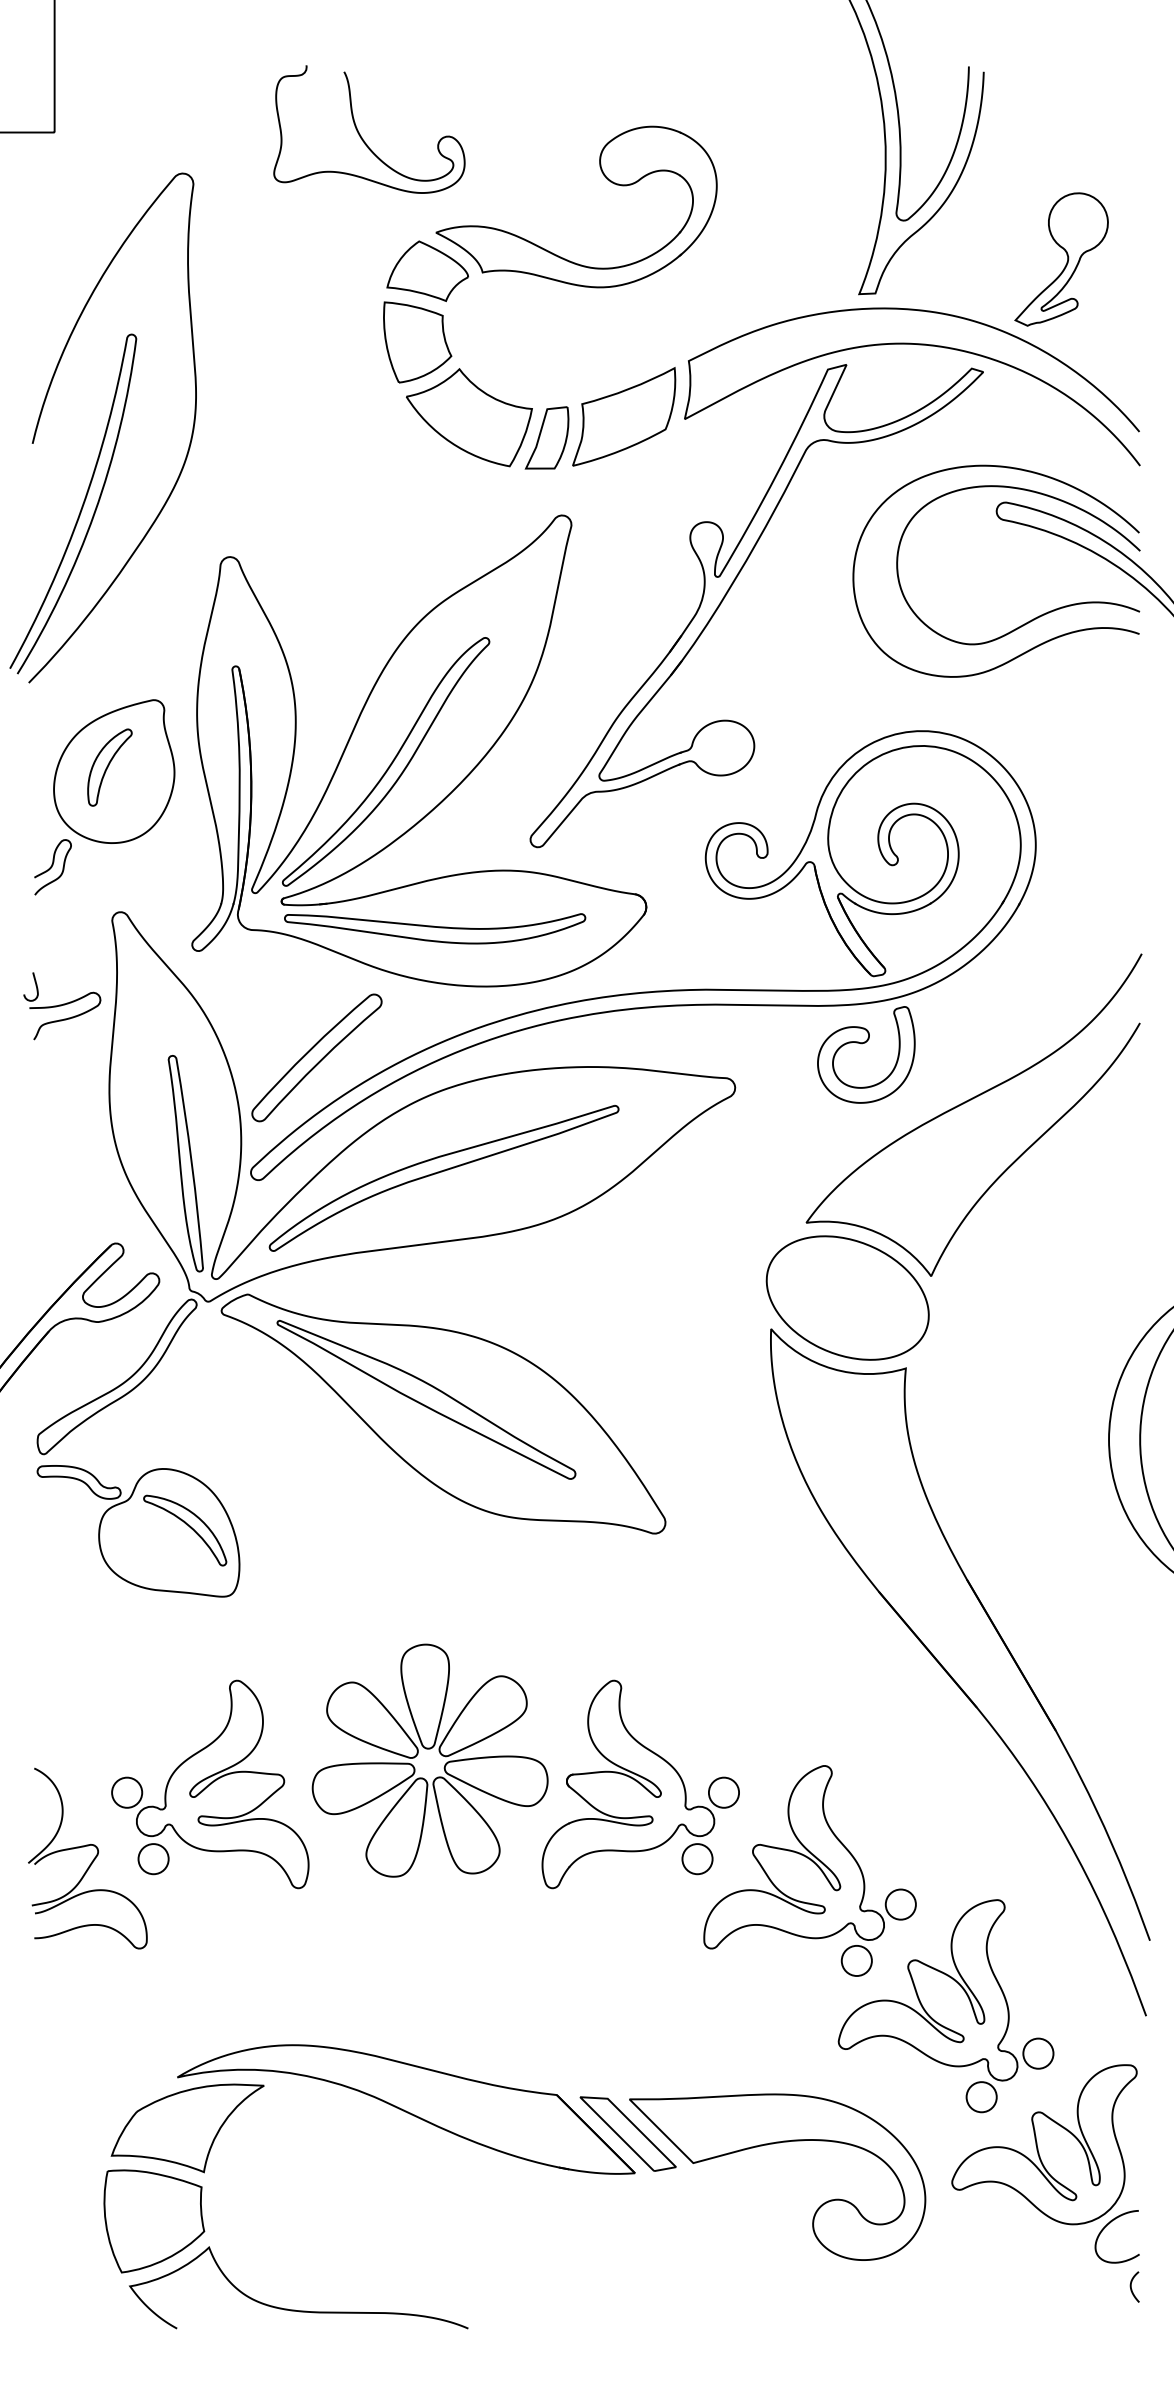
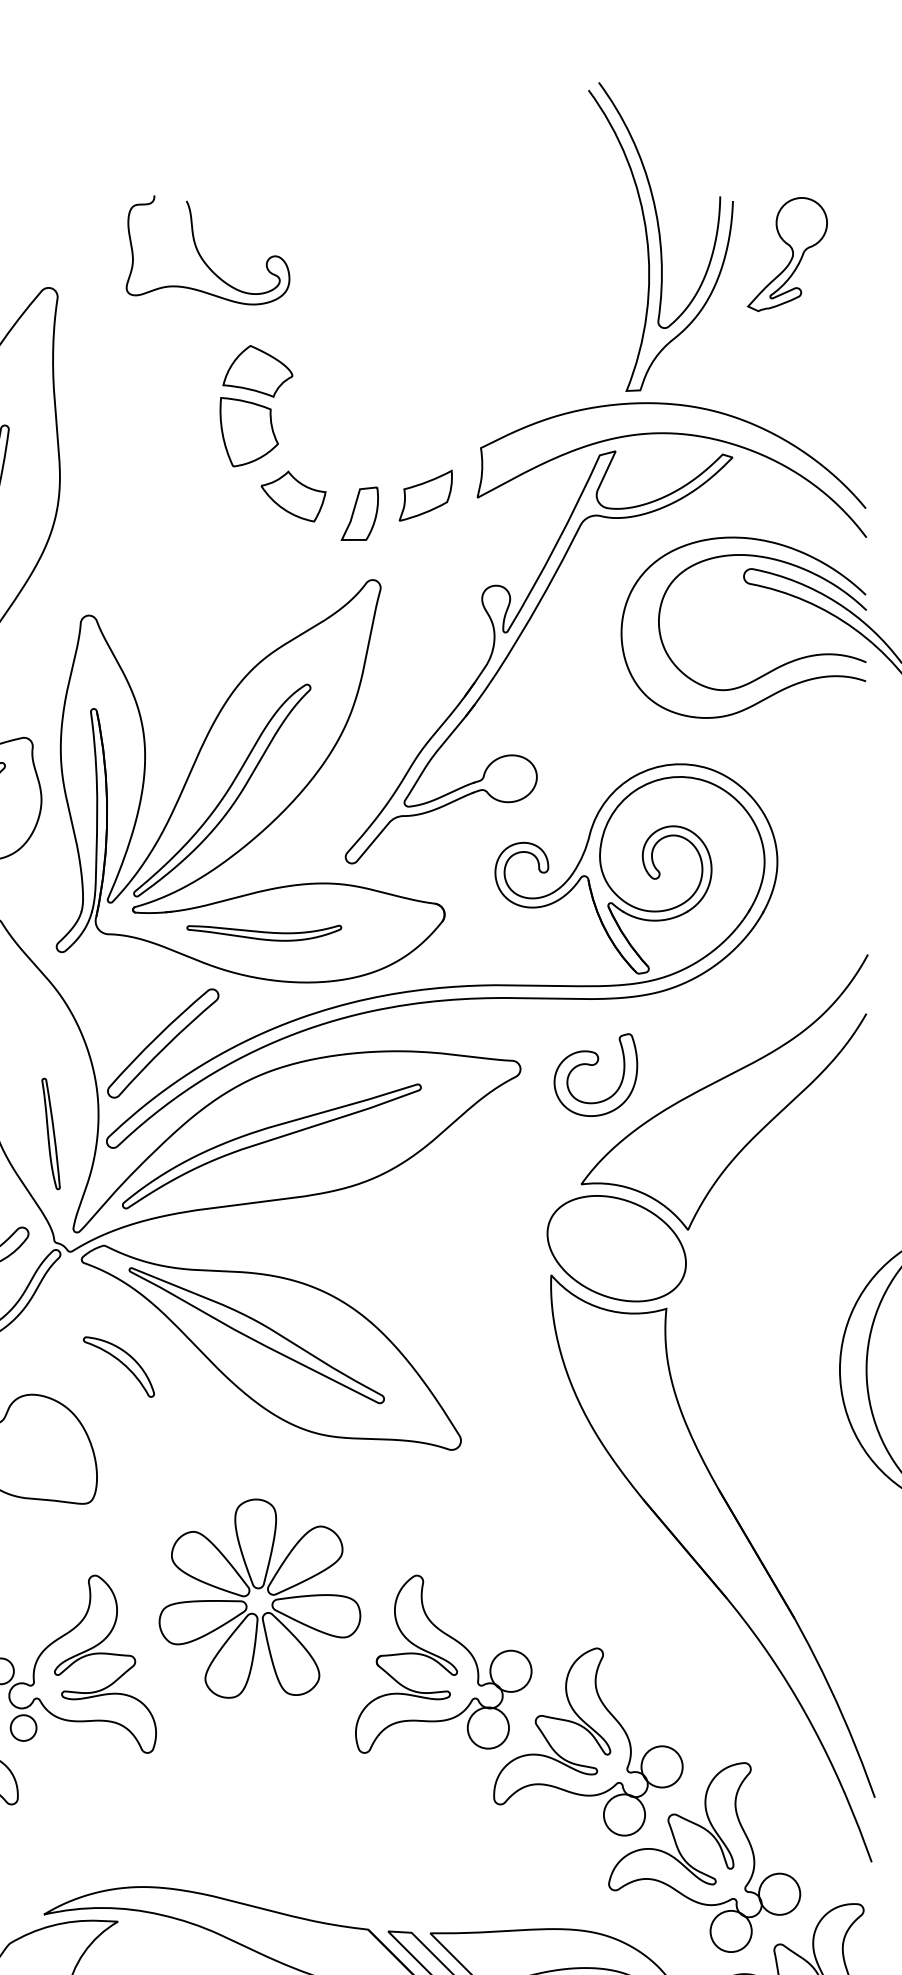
part: (605, 178) -> (409, 292), removed
part: (1061, 259) -> (787, 254), moved
part: (624, 416) -> (425, 495), size x0.6
part: (469, 417) -> (293, 496), size x0.6
part: (435, 928) -> (264, 932), size x0.6
part: (862, 1044) -> (592, 1066), moved
part: (185, 1163) -> (50, 1133), size x0.6
part: (185, 1530) -> (119, 1366), moved
part: (429, 1749) -> (259, 1589), moved
circle: (723, 1792) -> (510, 1671), size x1.6
circle: (697, 1859) -> (488, 1728), size x1.6
circle: (900, 1904) -> (661, 1766), size x1.6
circle: (856, 1960) -> (624, 1814), size x1.6
circle: (1038, 2053) -> (779, 1894), size x1.6
circle: (981, 2097) -> (731, 1931), size x1.6

